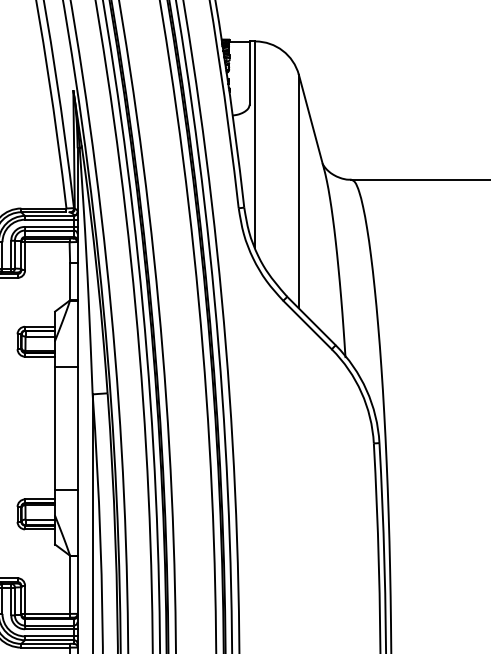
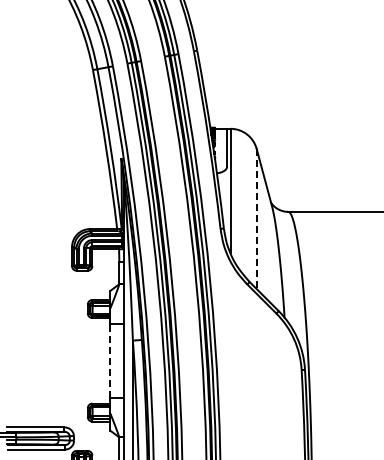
line: (298, 192) -> (256, 219), solid -> dashed
line: (55, 429) -> (110, 361), solid -> dashed

